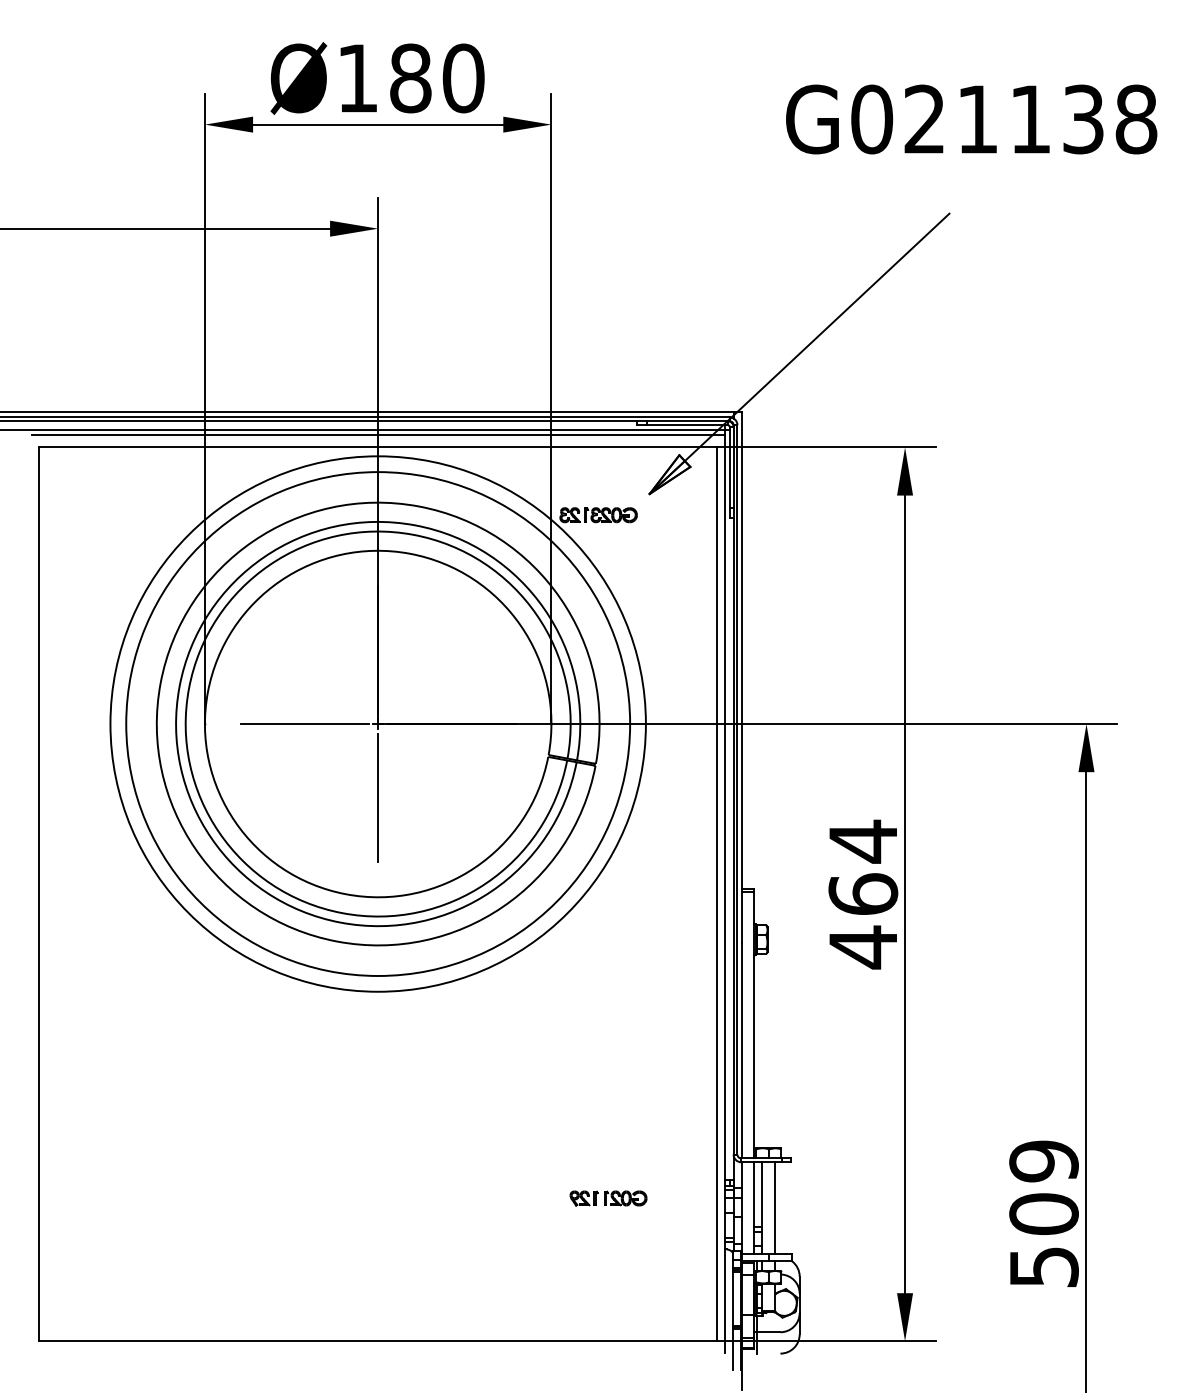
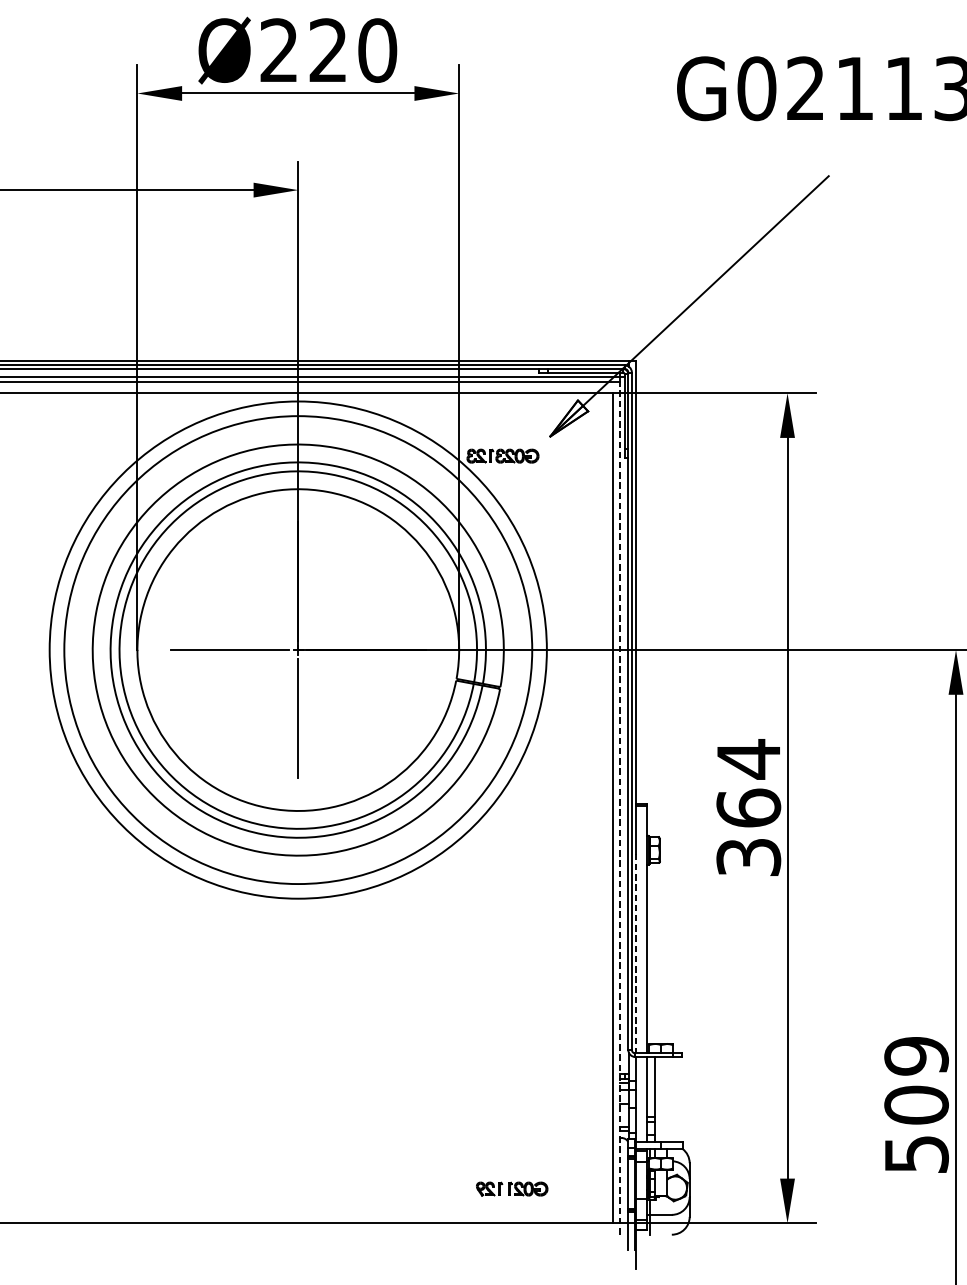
text: (384, 78) -> (304, 50), Ø180 -> Ø220
line: (724, 893) -> (619, 807), solid -> dashed
text: (863, 947) -> (748, 857), 464 -> 364
line: (741, 1050) -> (635, 953), solid -> dashed
part: (608, 1198) -> (512, 1189), moved
line: (775, 1207) -> (667, 1099), removed

